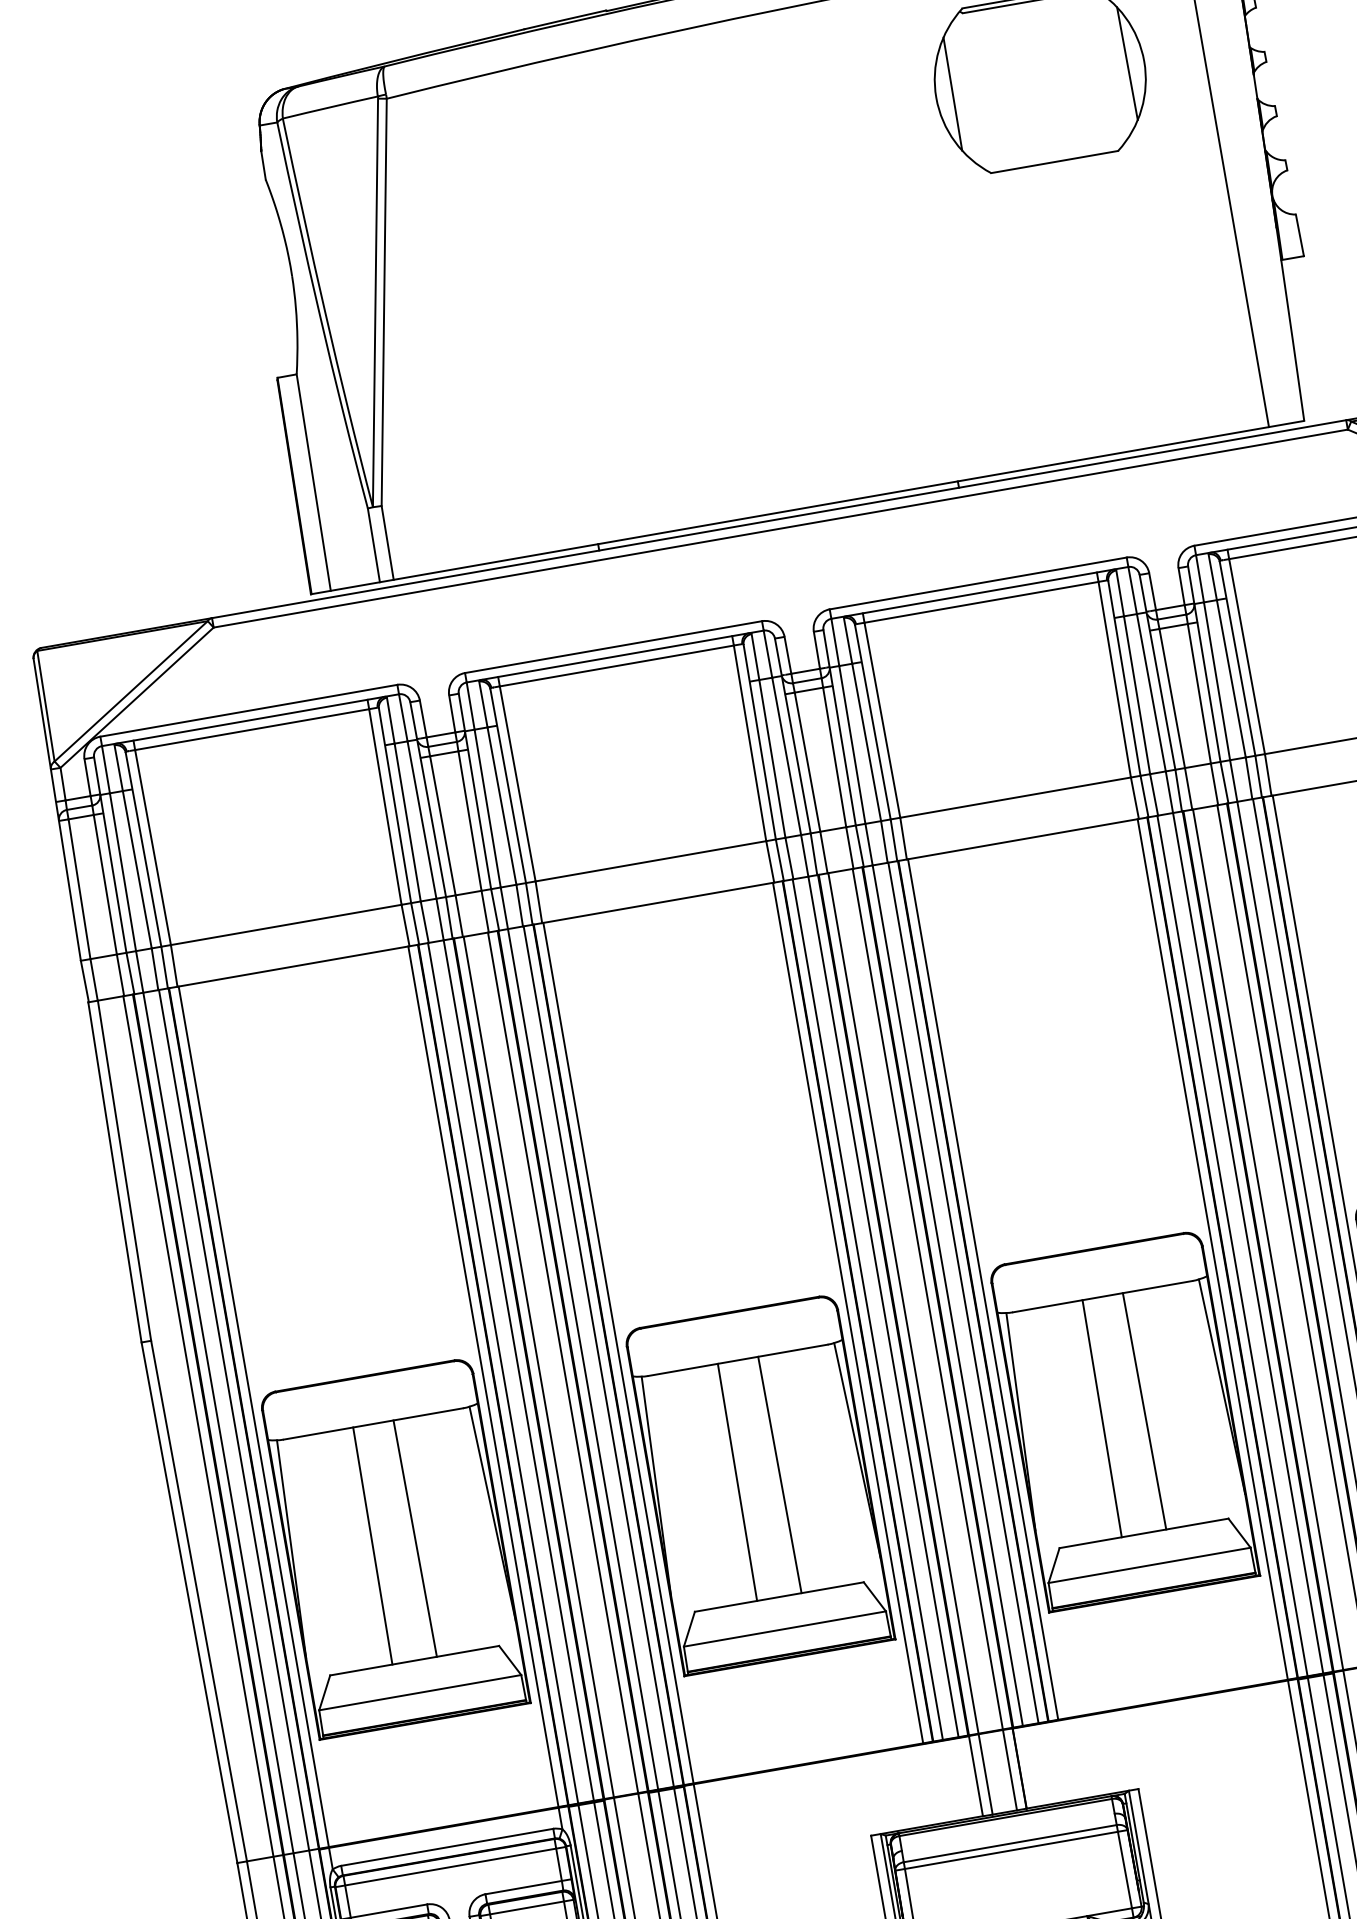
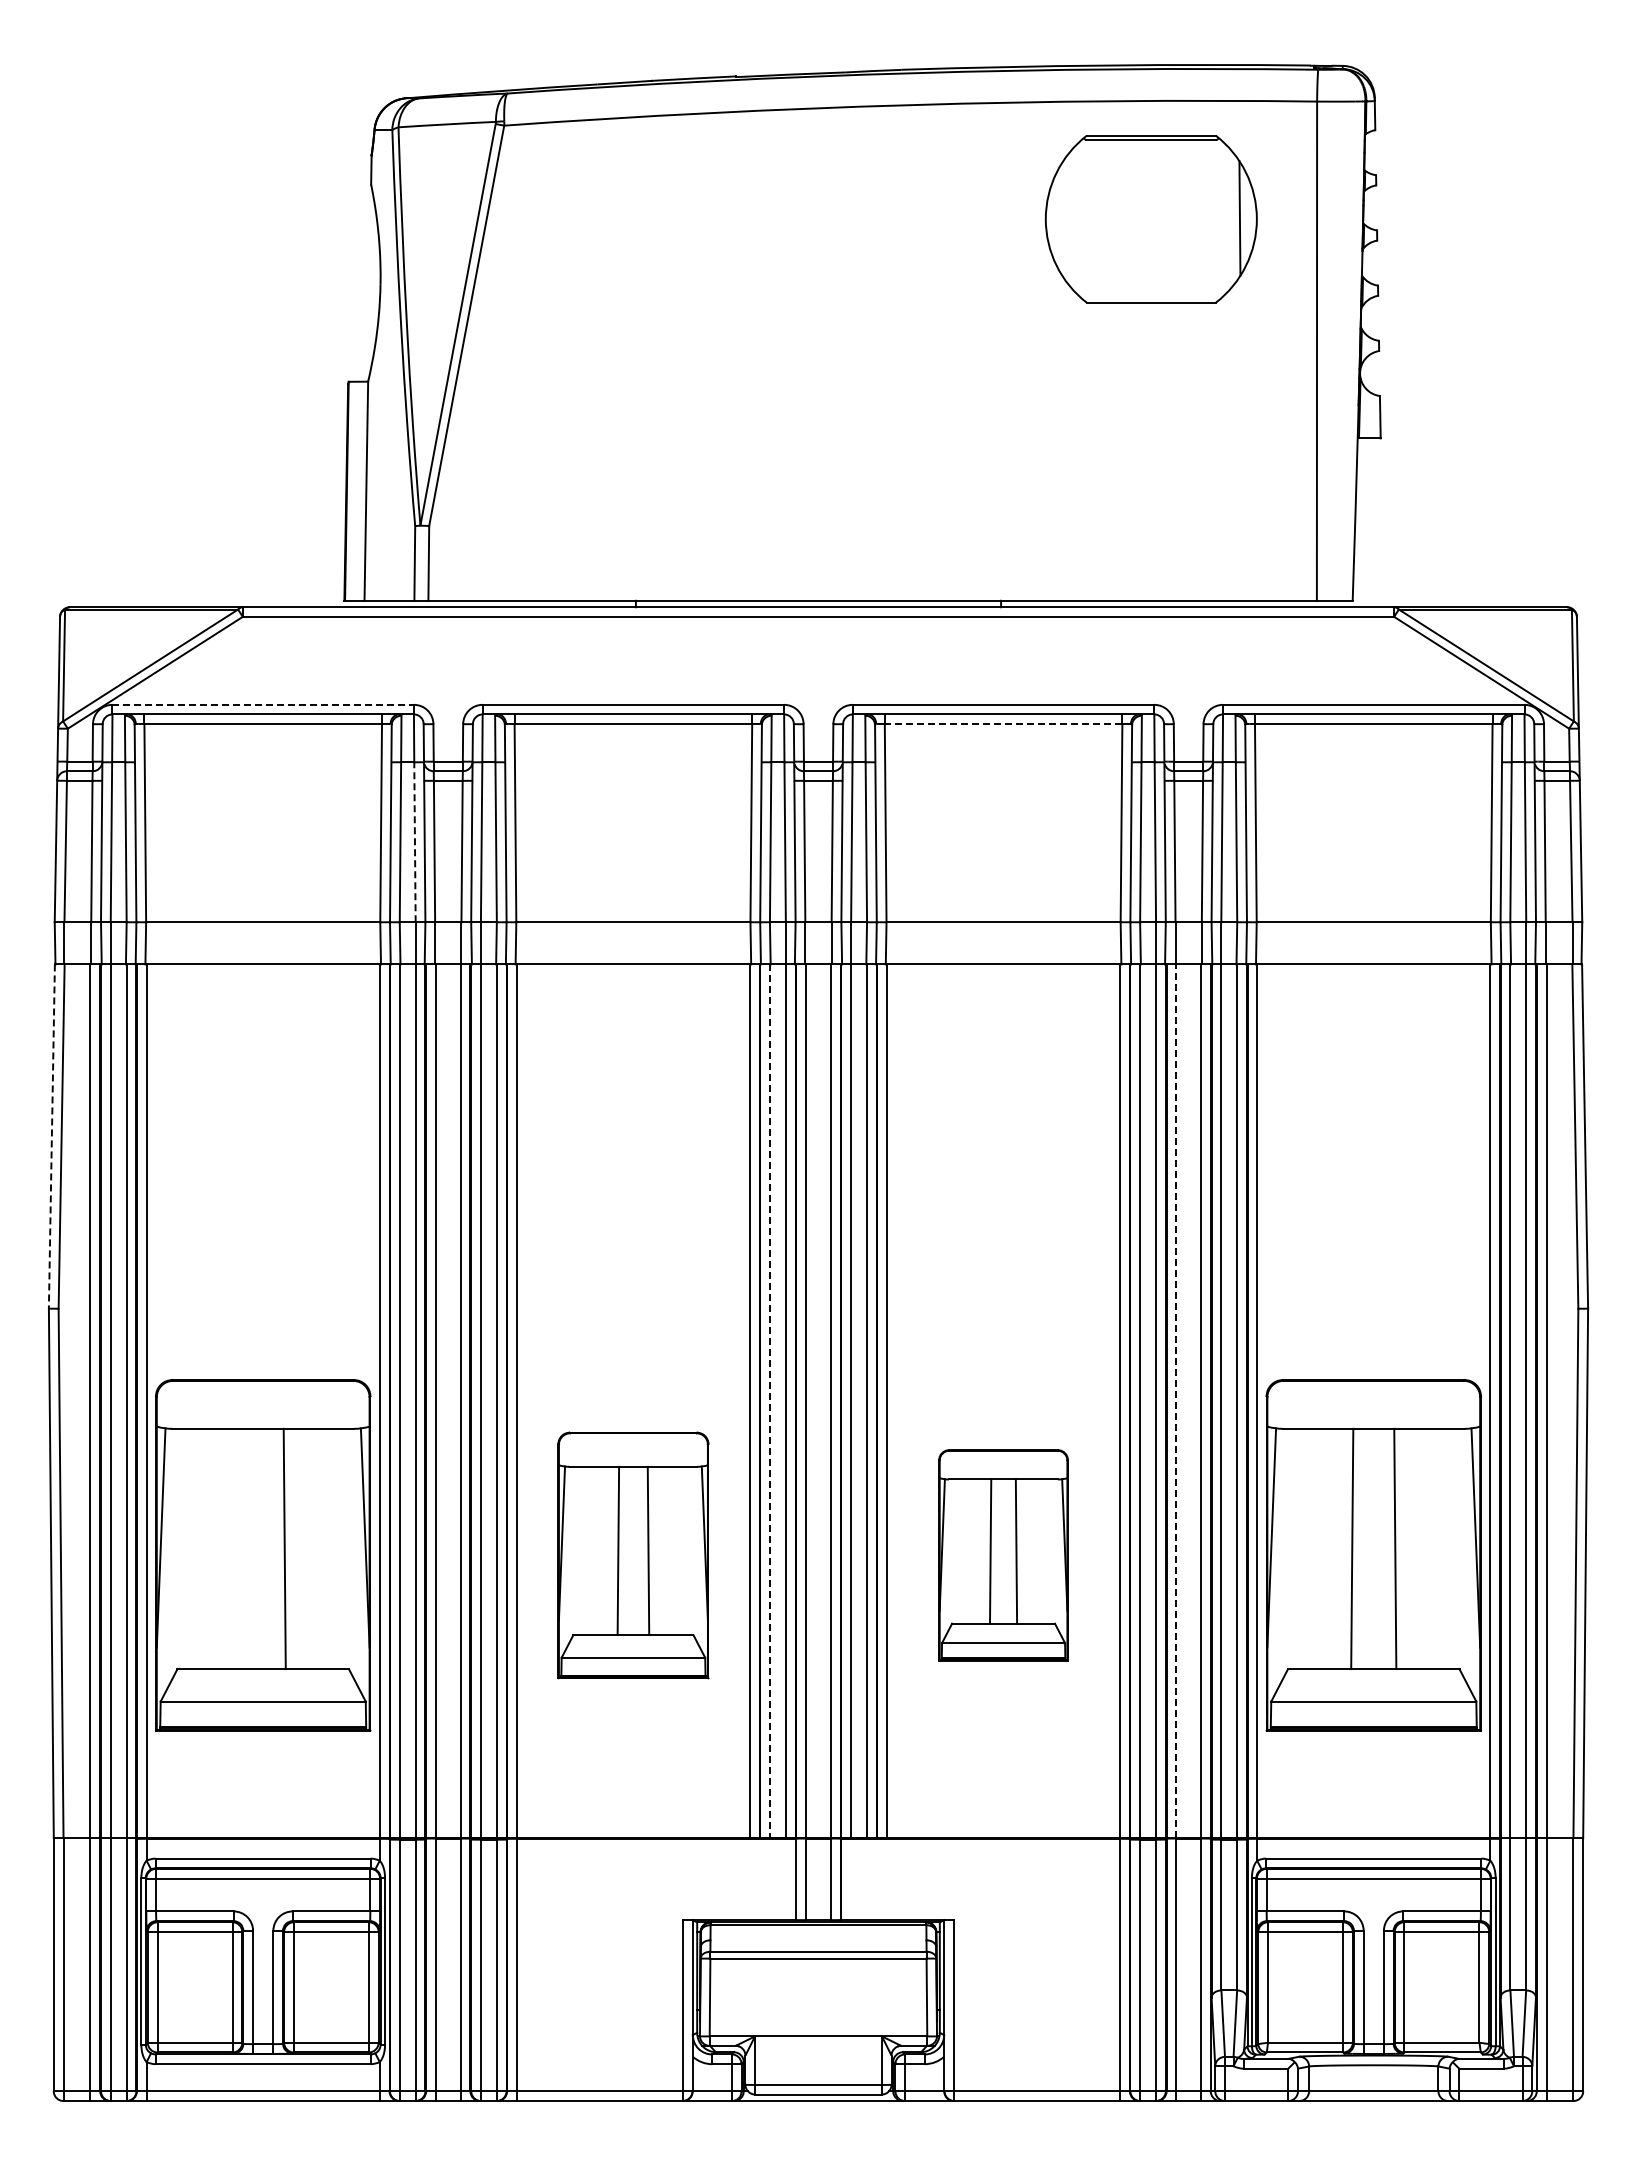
line: (952, 94) -> (1062, 218), removed
line: (981, 602) -> (1003, 724), solid -> dashed
line: (249, 710) -> (263, 704), solid -> dashed
line: (421, 820) -> (414, 842), solid -> dashed
line: (114, 1173) -> (51, 1137), solid -> dashed
line: (1268, 1240) -> (1176, 1401), solid -> dashed
line: (867, 1310) -> (769, 1401), solid -> dashed
part: (1124, 1421) -> (1003, 1555), size x0.6
part: (759, 1485) -> (633, 1555), size x0.7
line: (372, 1545) -> (241, 1548), removed

